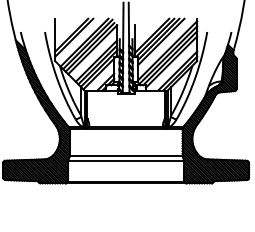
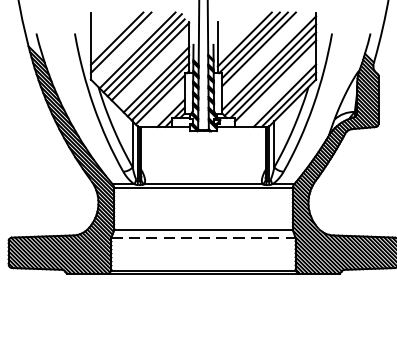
line: (126, 160) -> (204, 237), solid -> dashed

